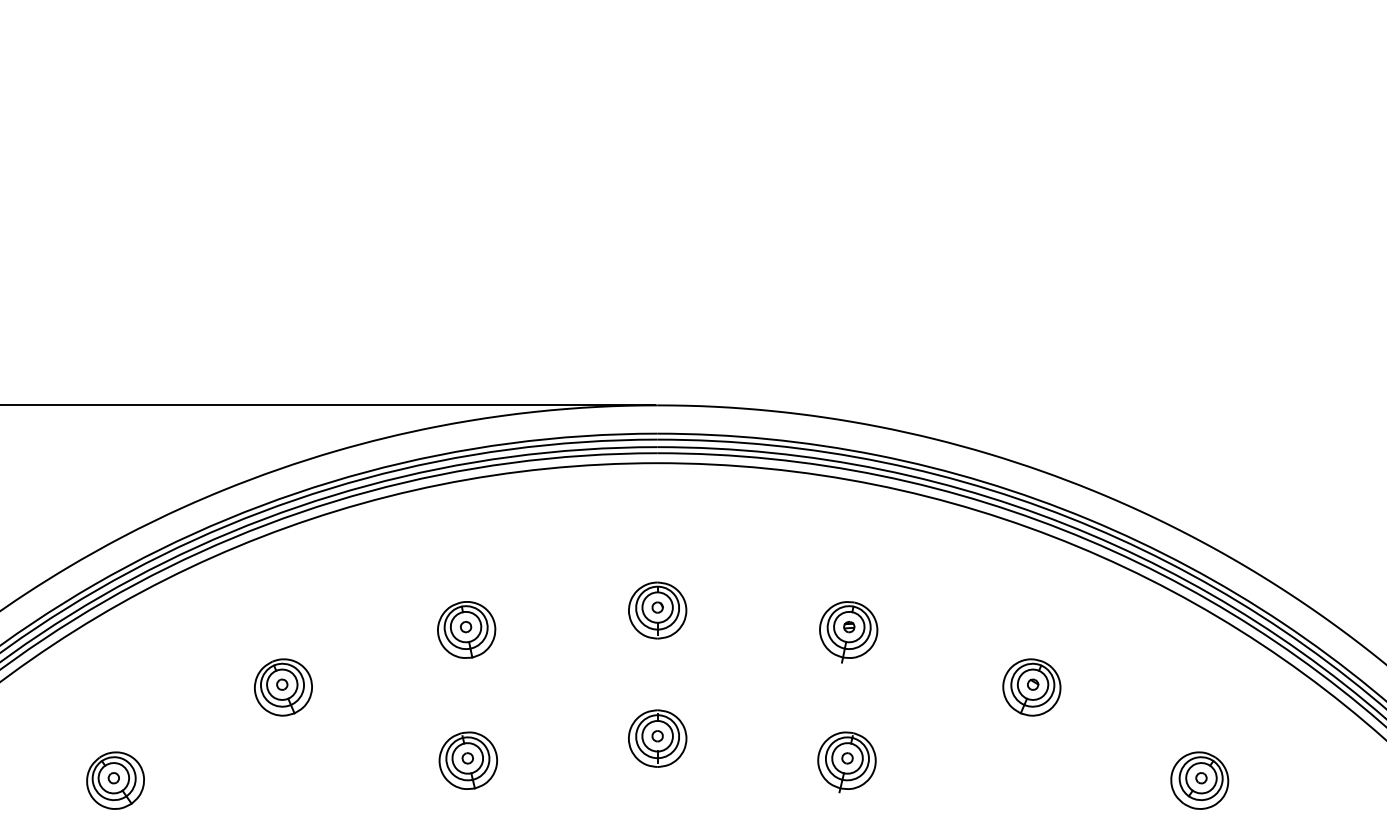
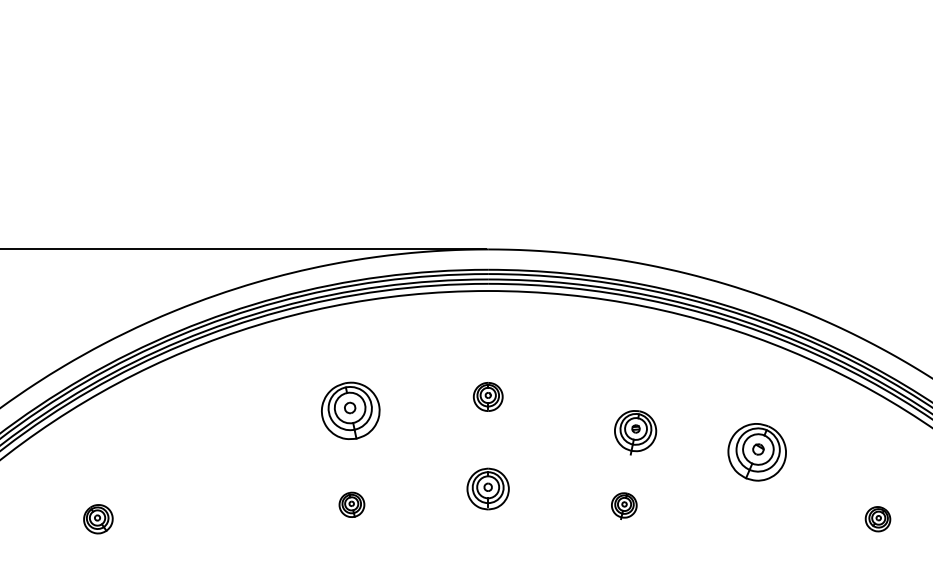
part: (657, 610) -> (488, 396), size x0.7
part: (466, 629) -> (350, 410), size x1.4
part: (848, 632) -> (635, 432), moved
part: (283, 687) -> (219, 452), removed
part: (1031, 687) -> (756, 452), size x1.4
part: (467, 760) -> (351, 504), size x0.6
part: (846, 762) -> (623, 506), size x0.6
part: (115, 780) -> (98, 519), size x0.7
part: (1199, 780) -> (877, 519), size x0.6

